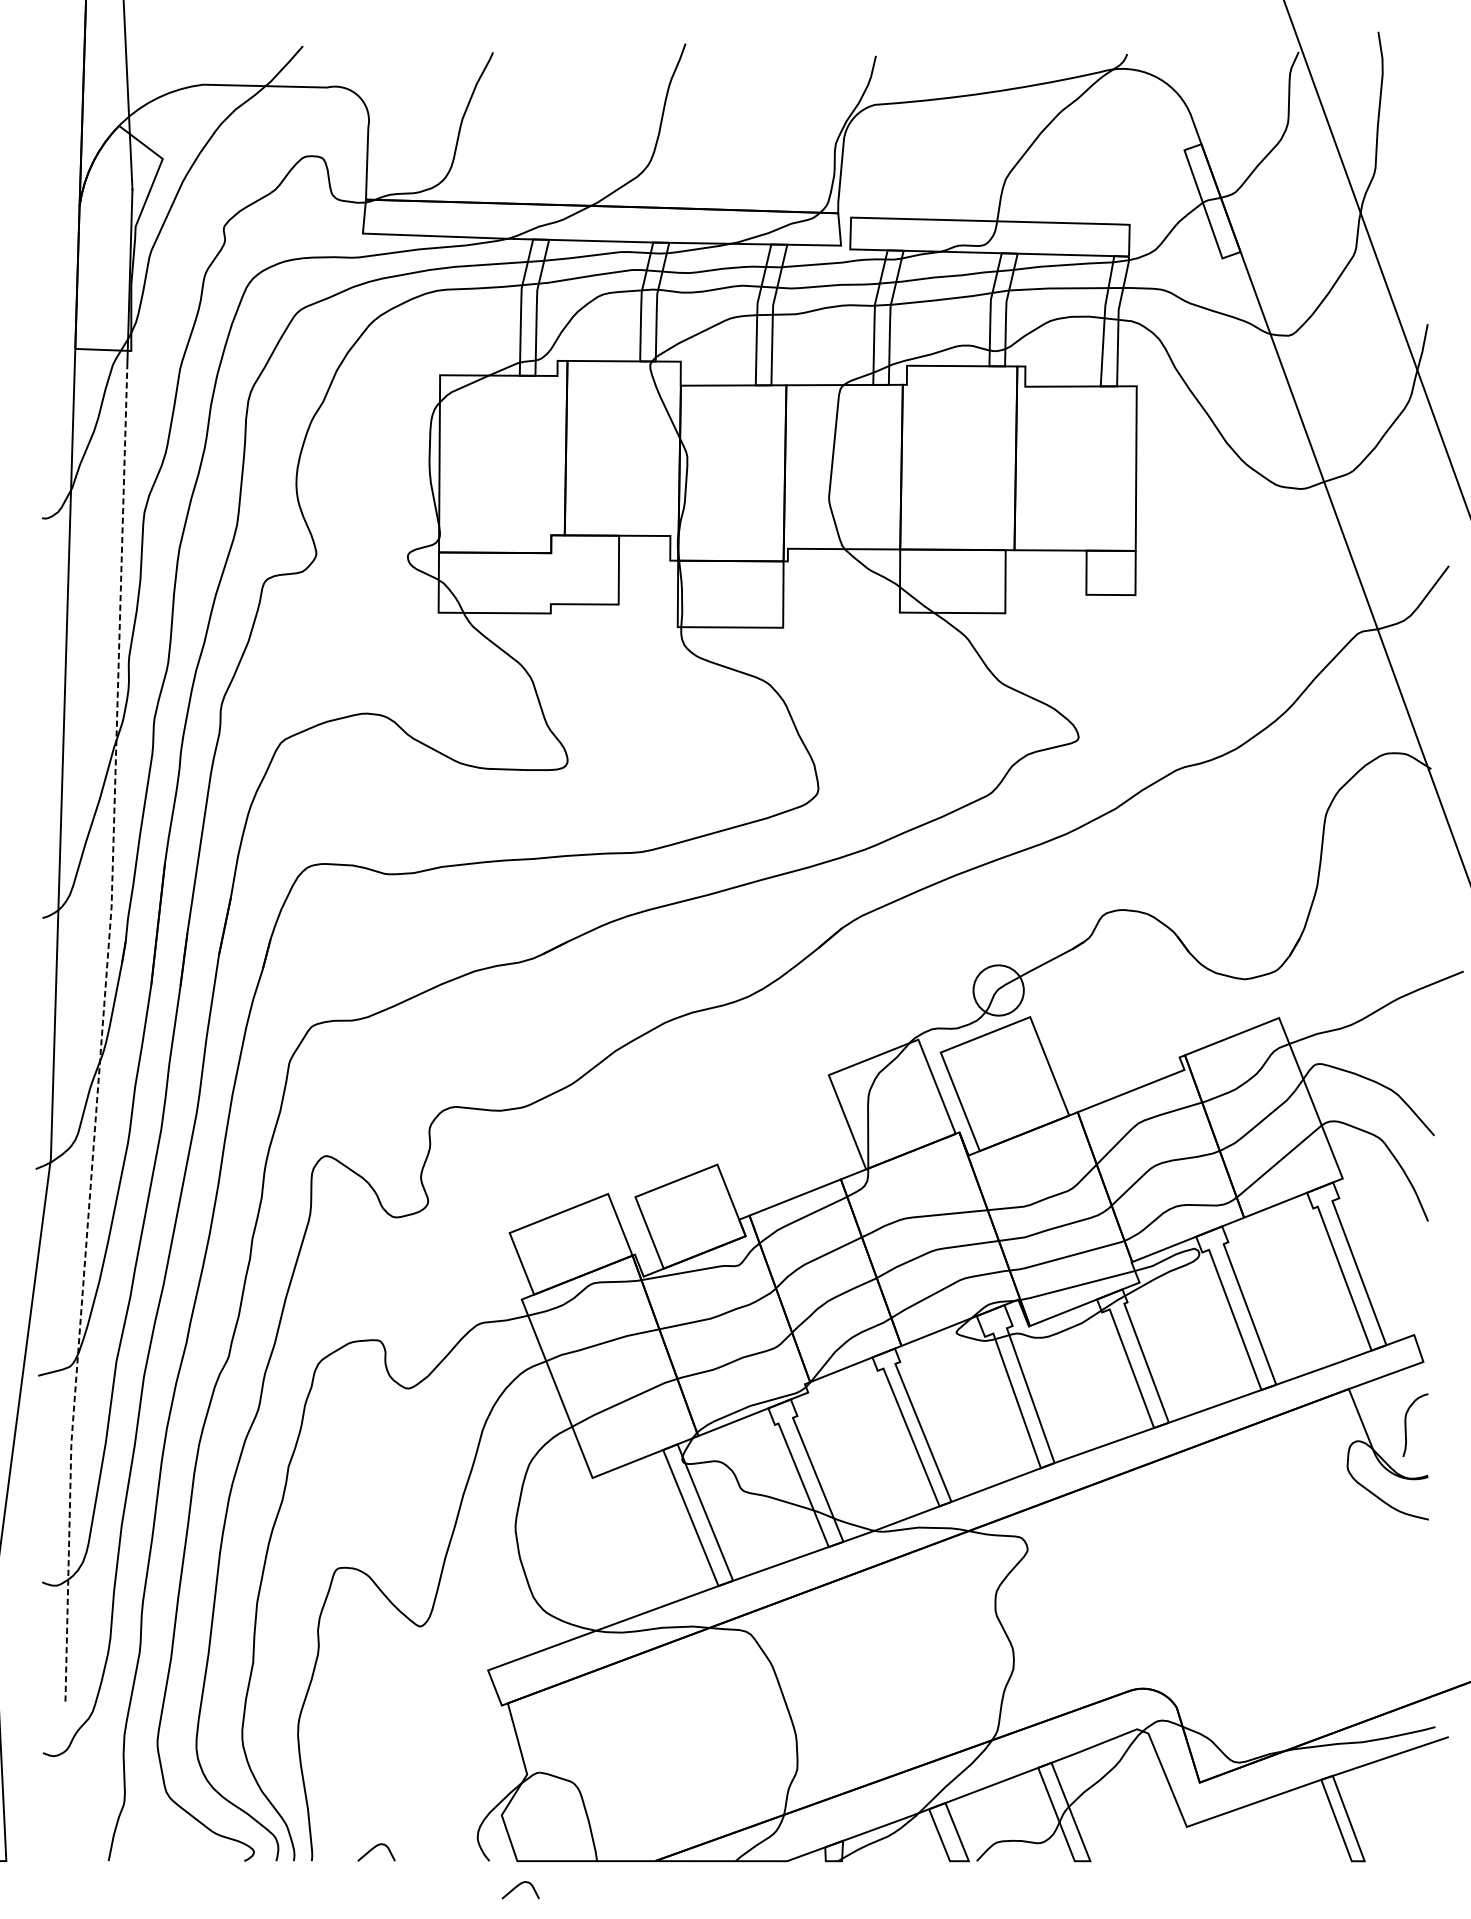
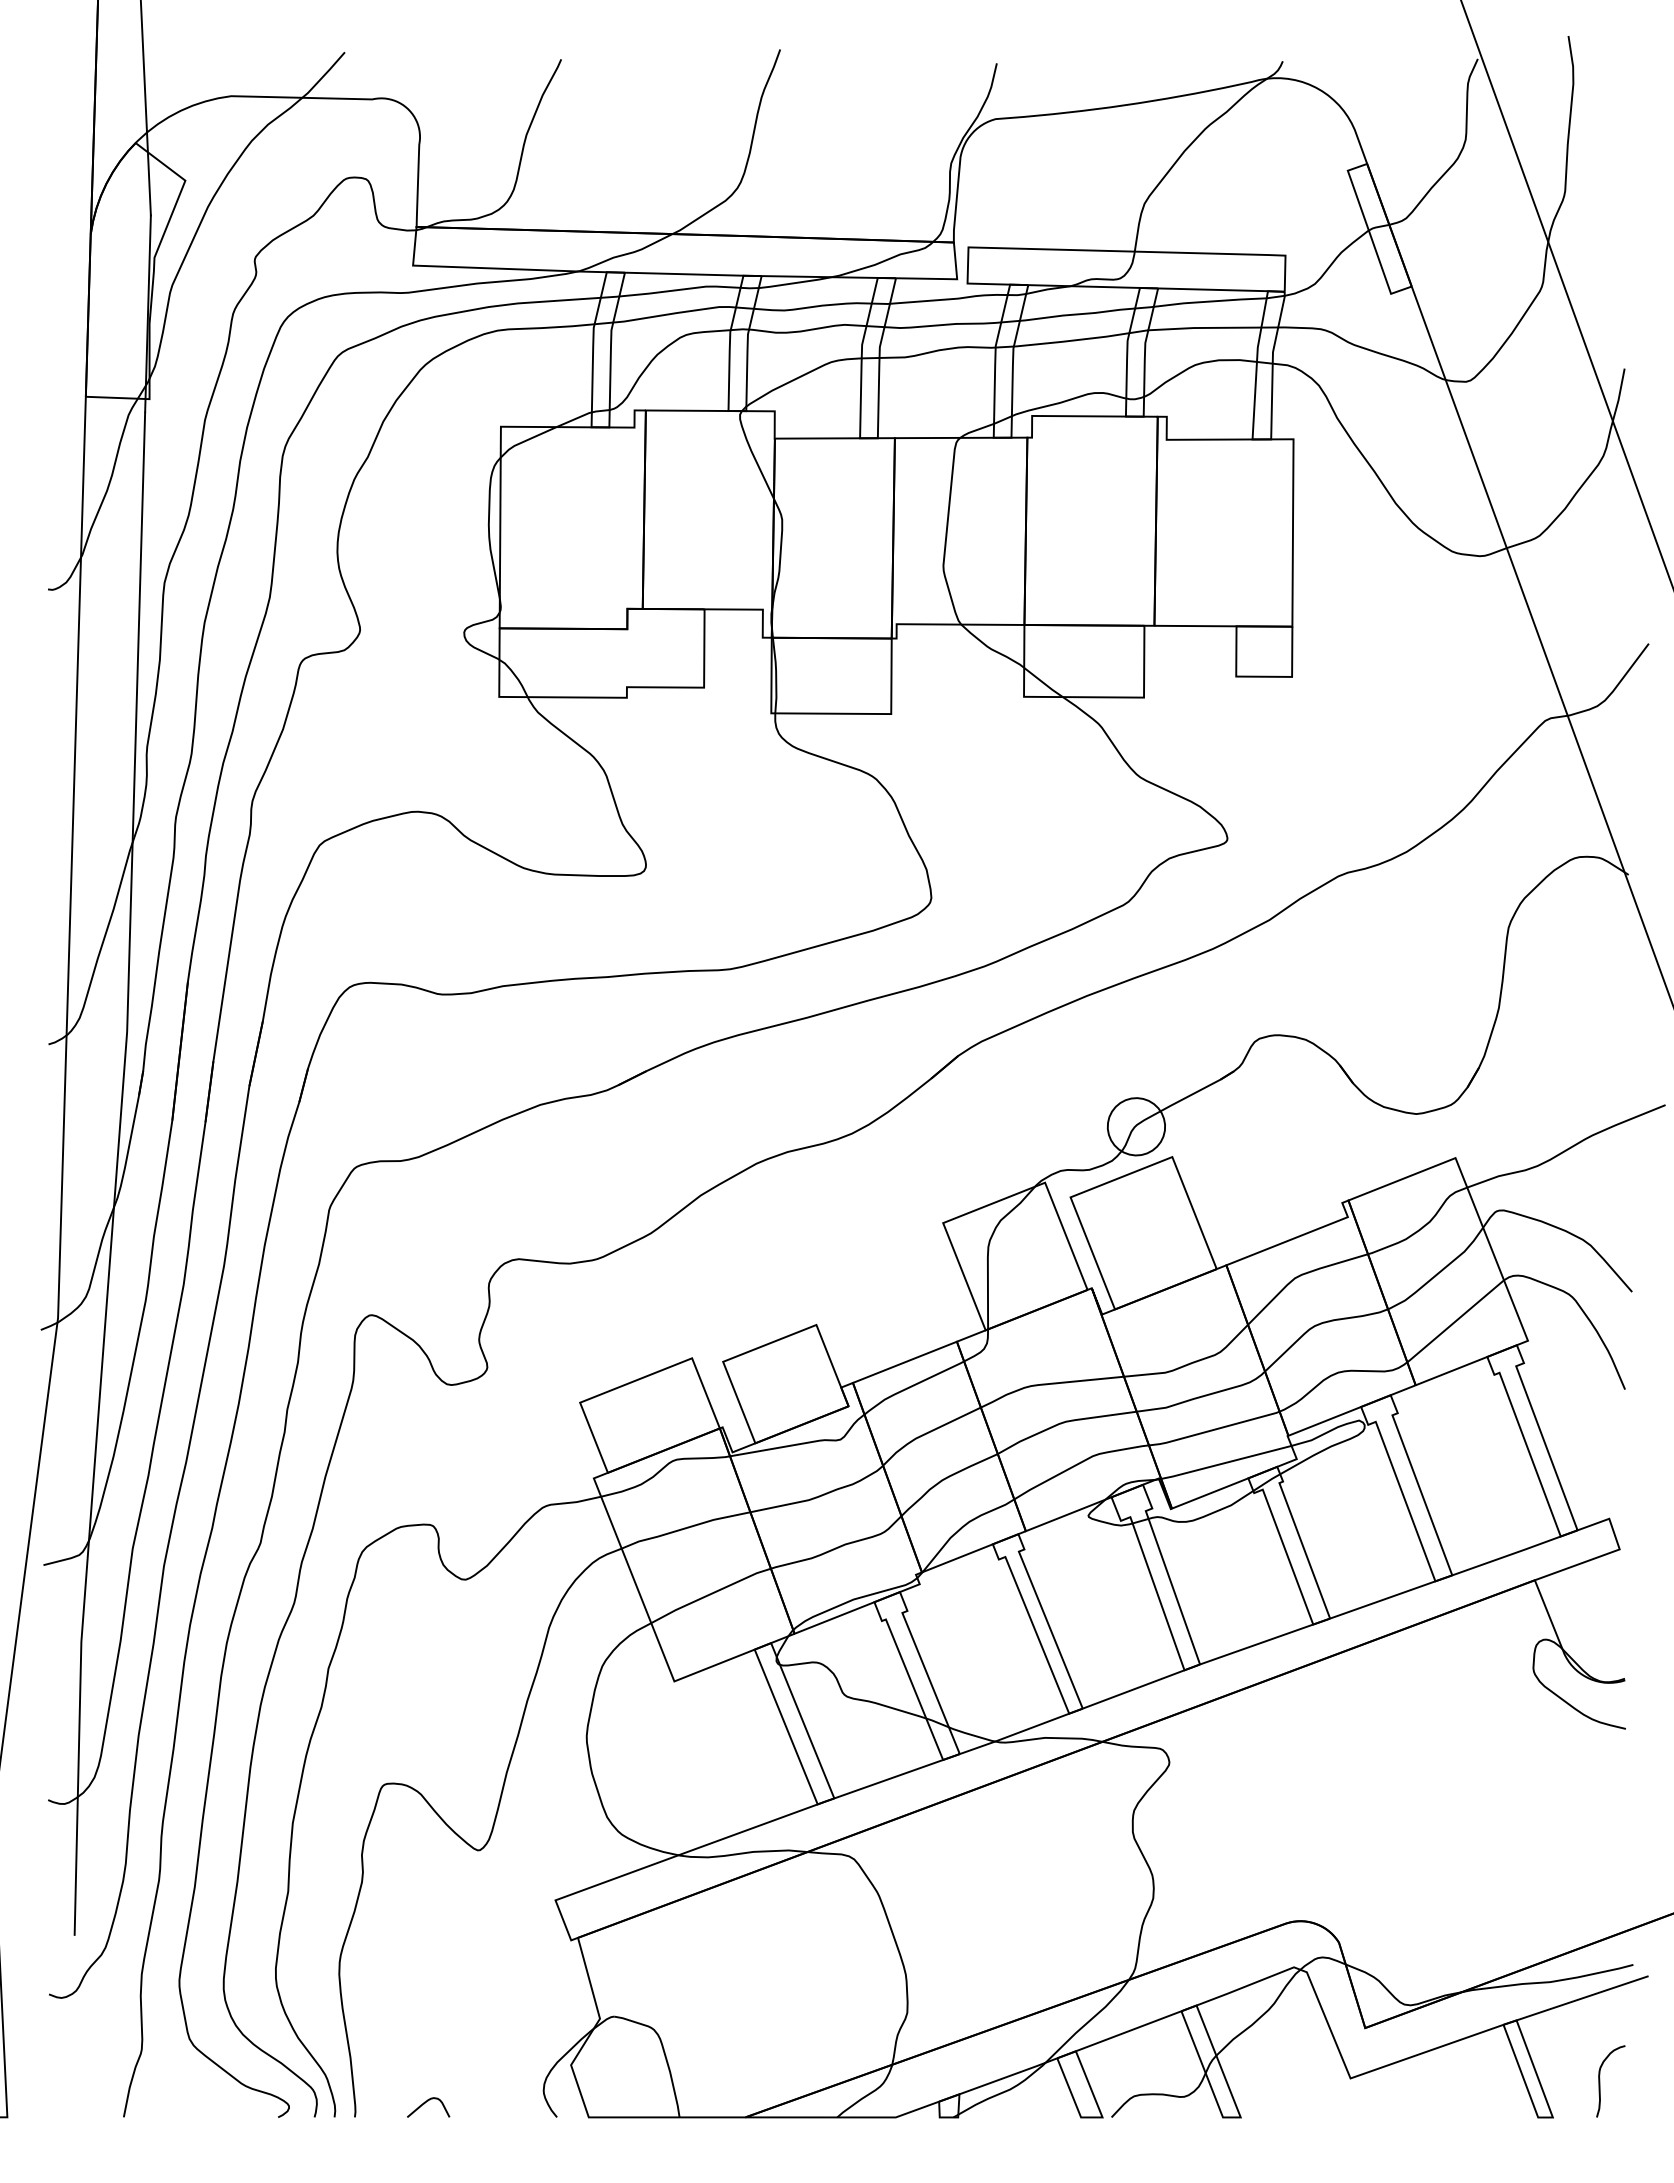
line: (102, 1032) -> (116, 1174), dashed -> solid
curve: (1406, 1425) -> (1600, 2081), moved
curve: (517, 1886) -> (589, 2146), removed

